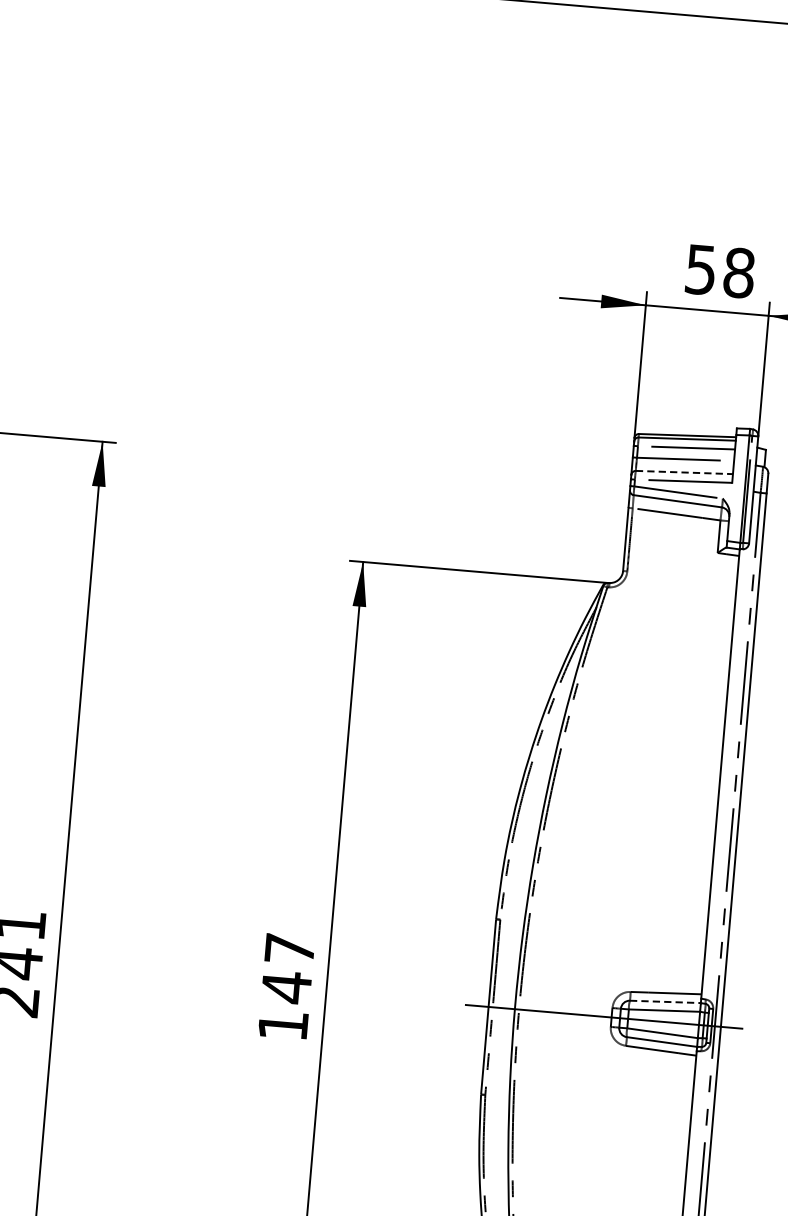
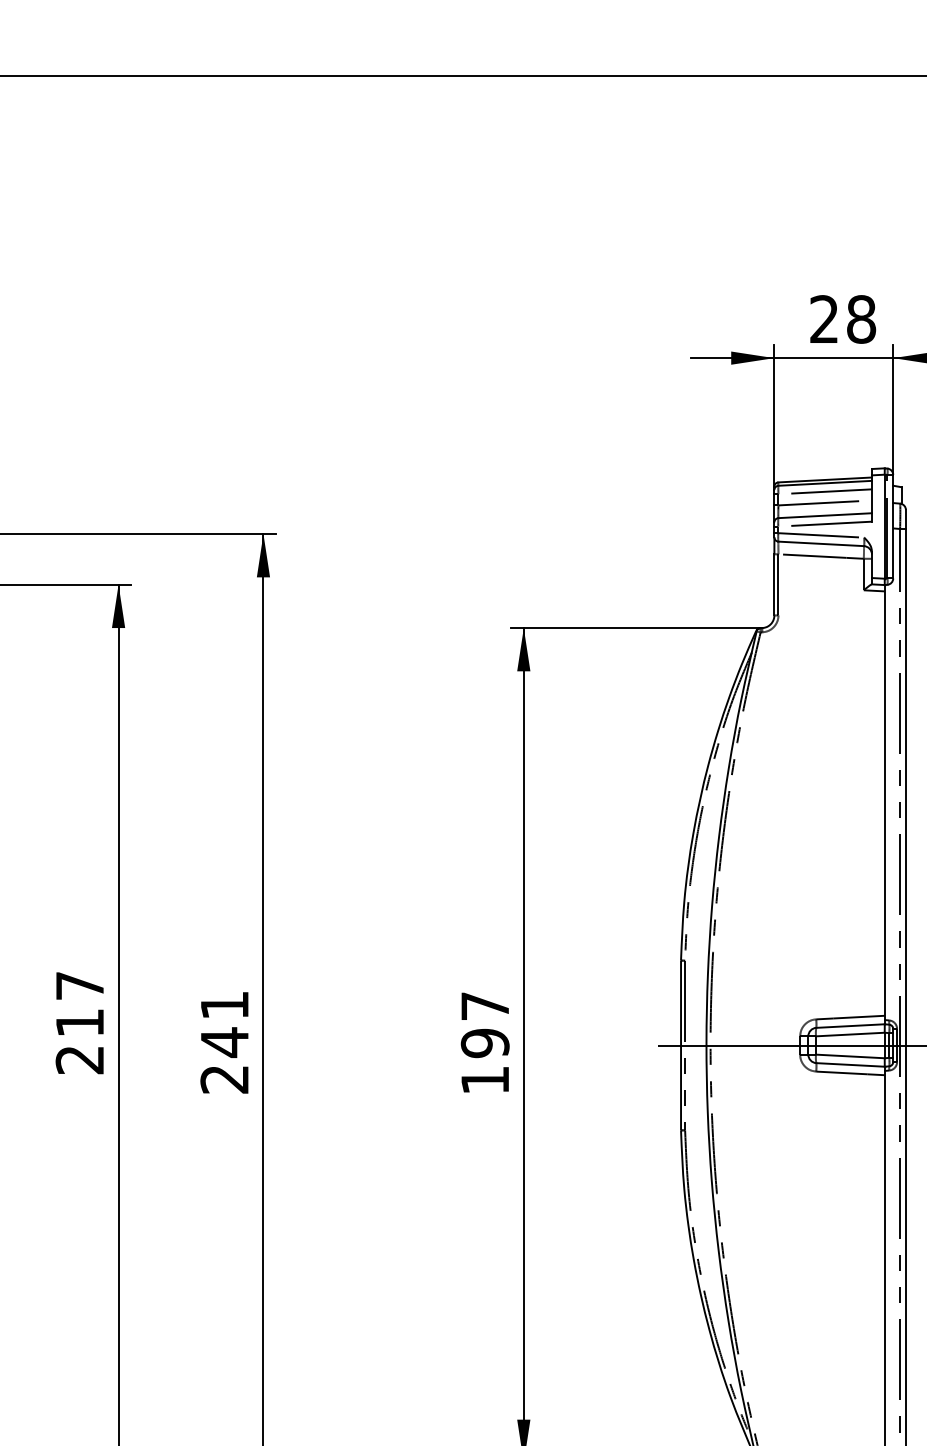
text: (700, 269) -> (823, 319), 58 -> 28
line: (684, 472) -> (825, 515), dashed -> solid
text: (285, 987) -> (484, 1043), 147 -> 197
line: (666, 1002) -> (851, 1026), dashed -> solid

